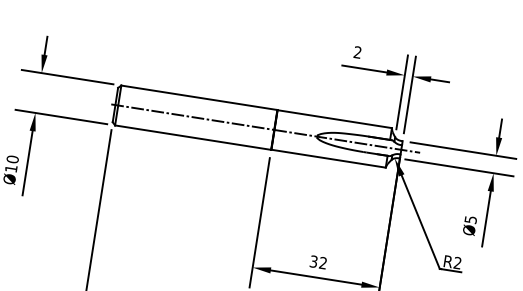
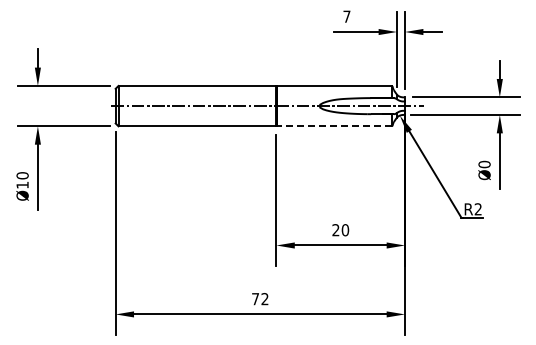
text: (357, 52) -> (346, 16), 2 -> 7
line: (328, 159) -> (334, 126), solid -> dashed
text: (470, 219) -> (484, 164), Ø5 -> Ø0
text: (318, 262) -> (340, 230), 32 -> 20

